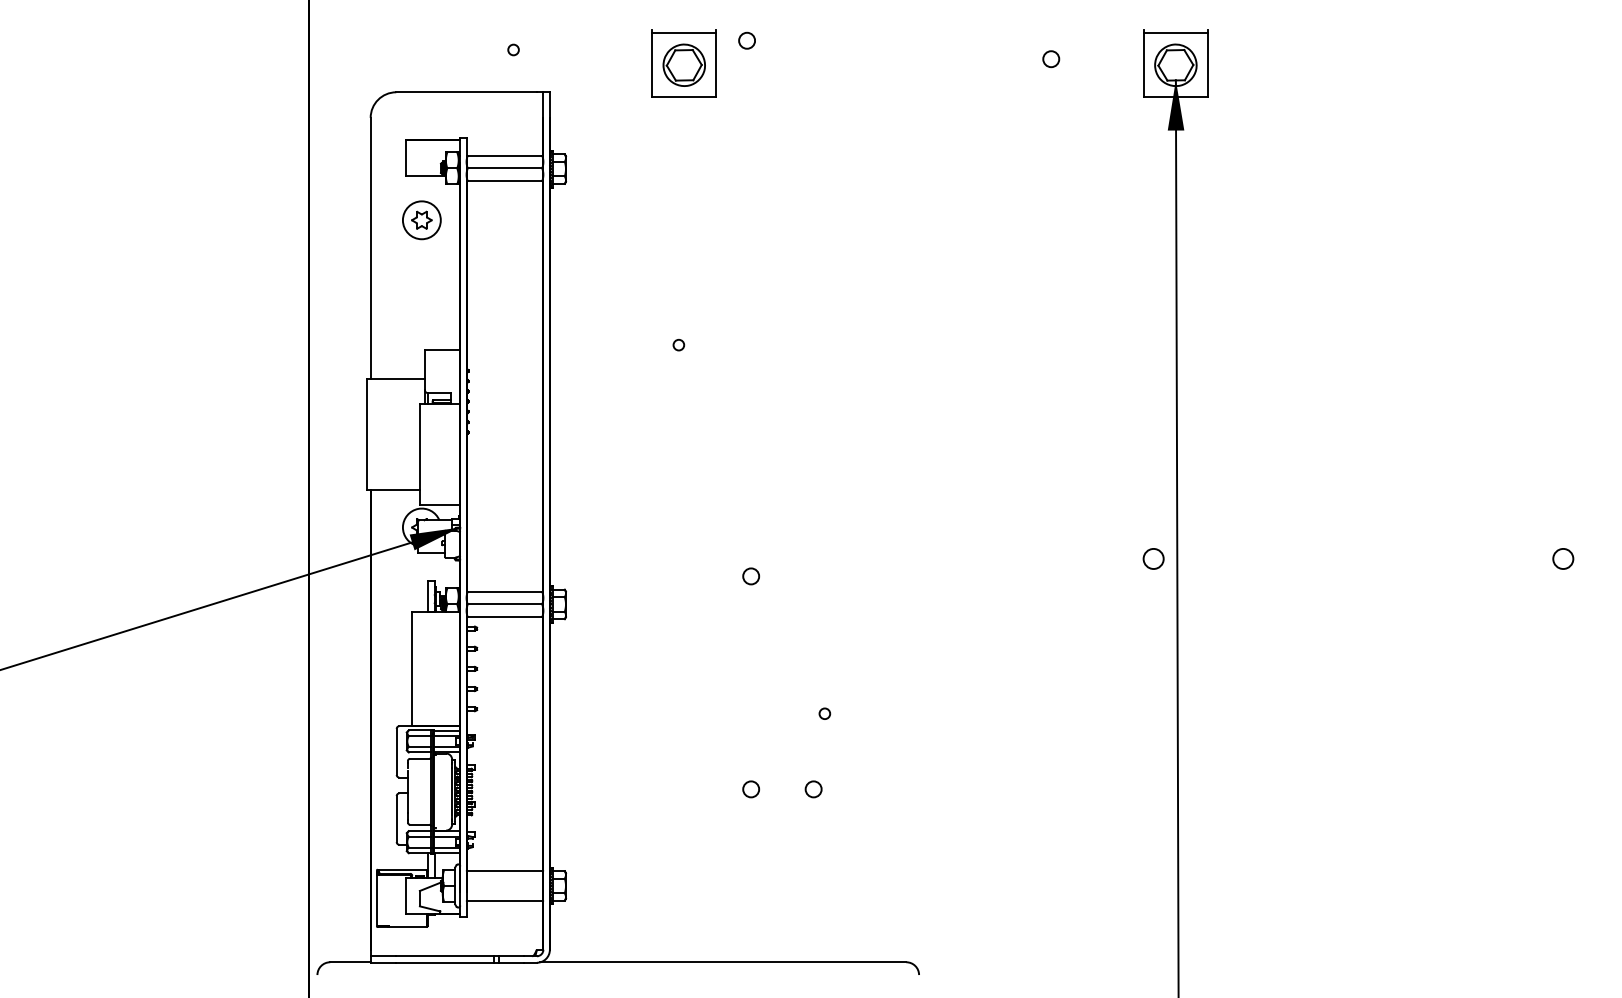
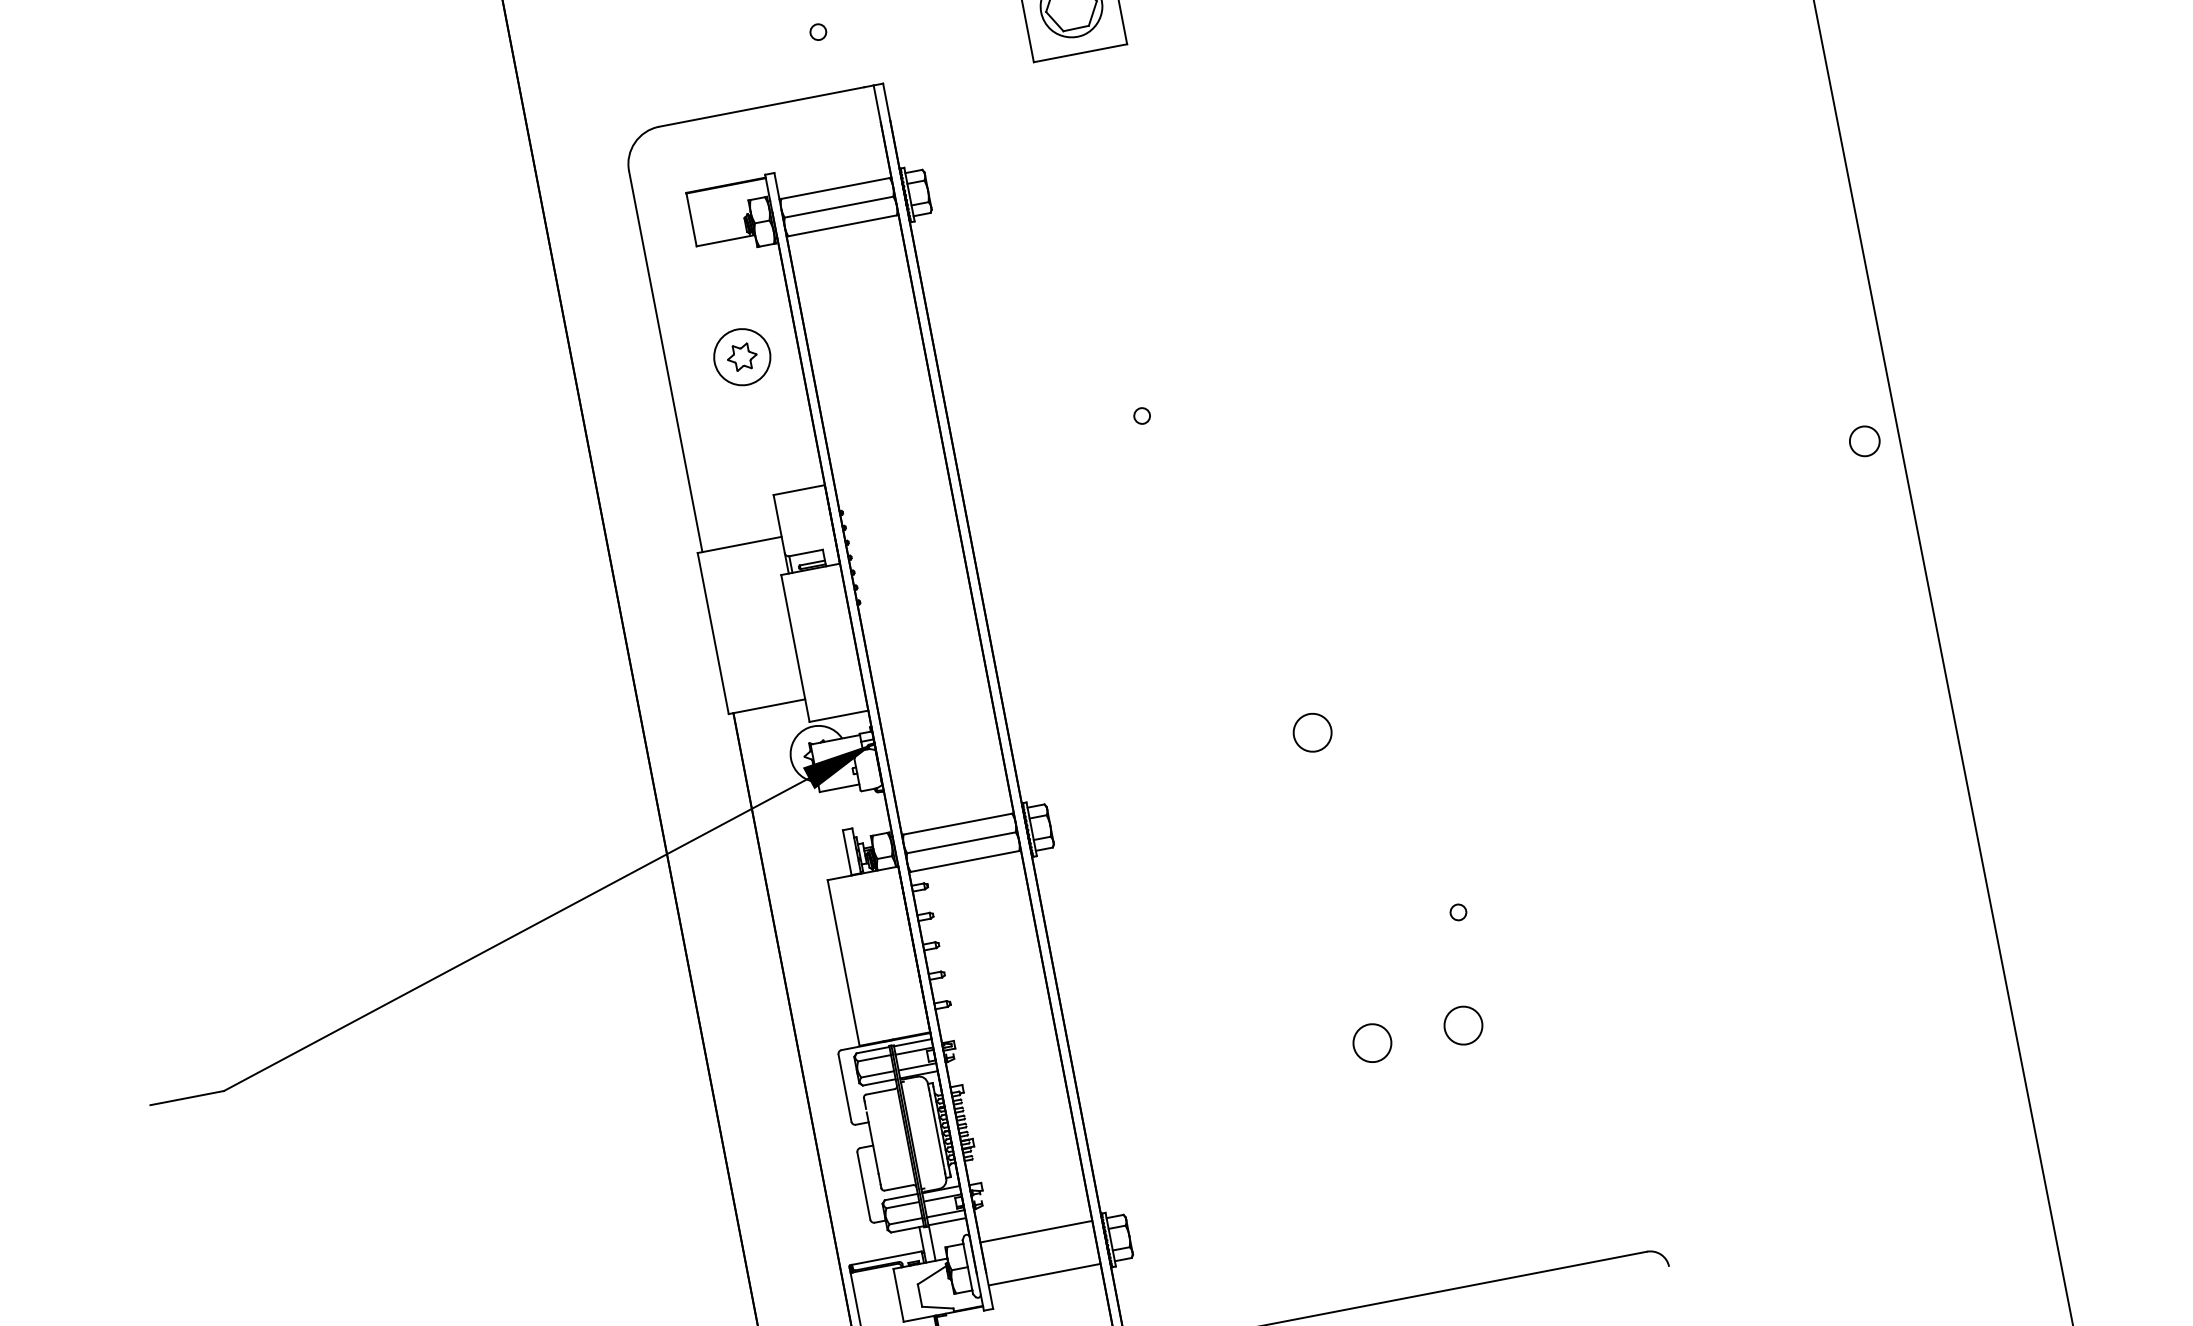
part: (421, 220) -> (741, 357), moved
circle: (1153, 558) -> (1864, 440), moved
circle: (750, 576) -> (1311, 733), size x1.6
circle: (750, 789) -> (1371, 1043), size x1.6
circle: (813, 789) -> (1463, 1025), size x1.6

